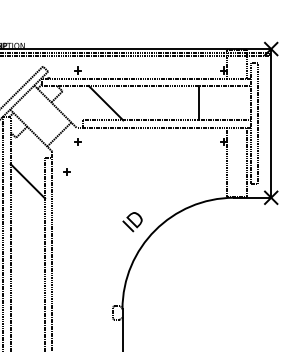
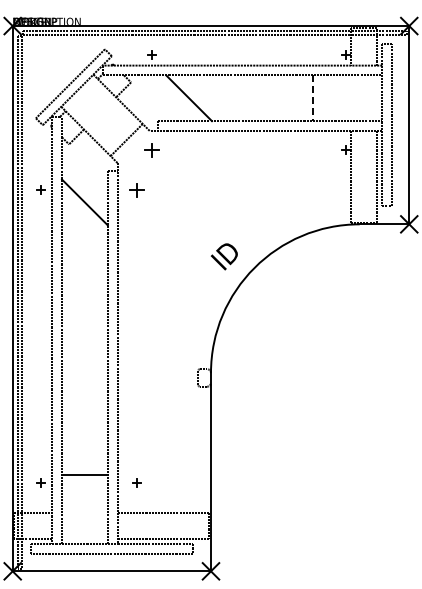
line: (199, 103) -> (313, 98), solid -> dashed
part: (77, 141) -> (151, 149), size x1.6
part: (66, 171) -> (136, 189), size x1.6

